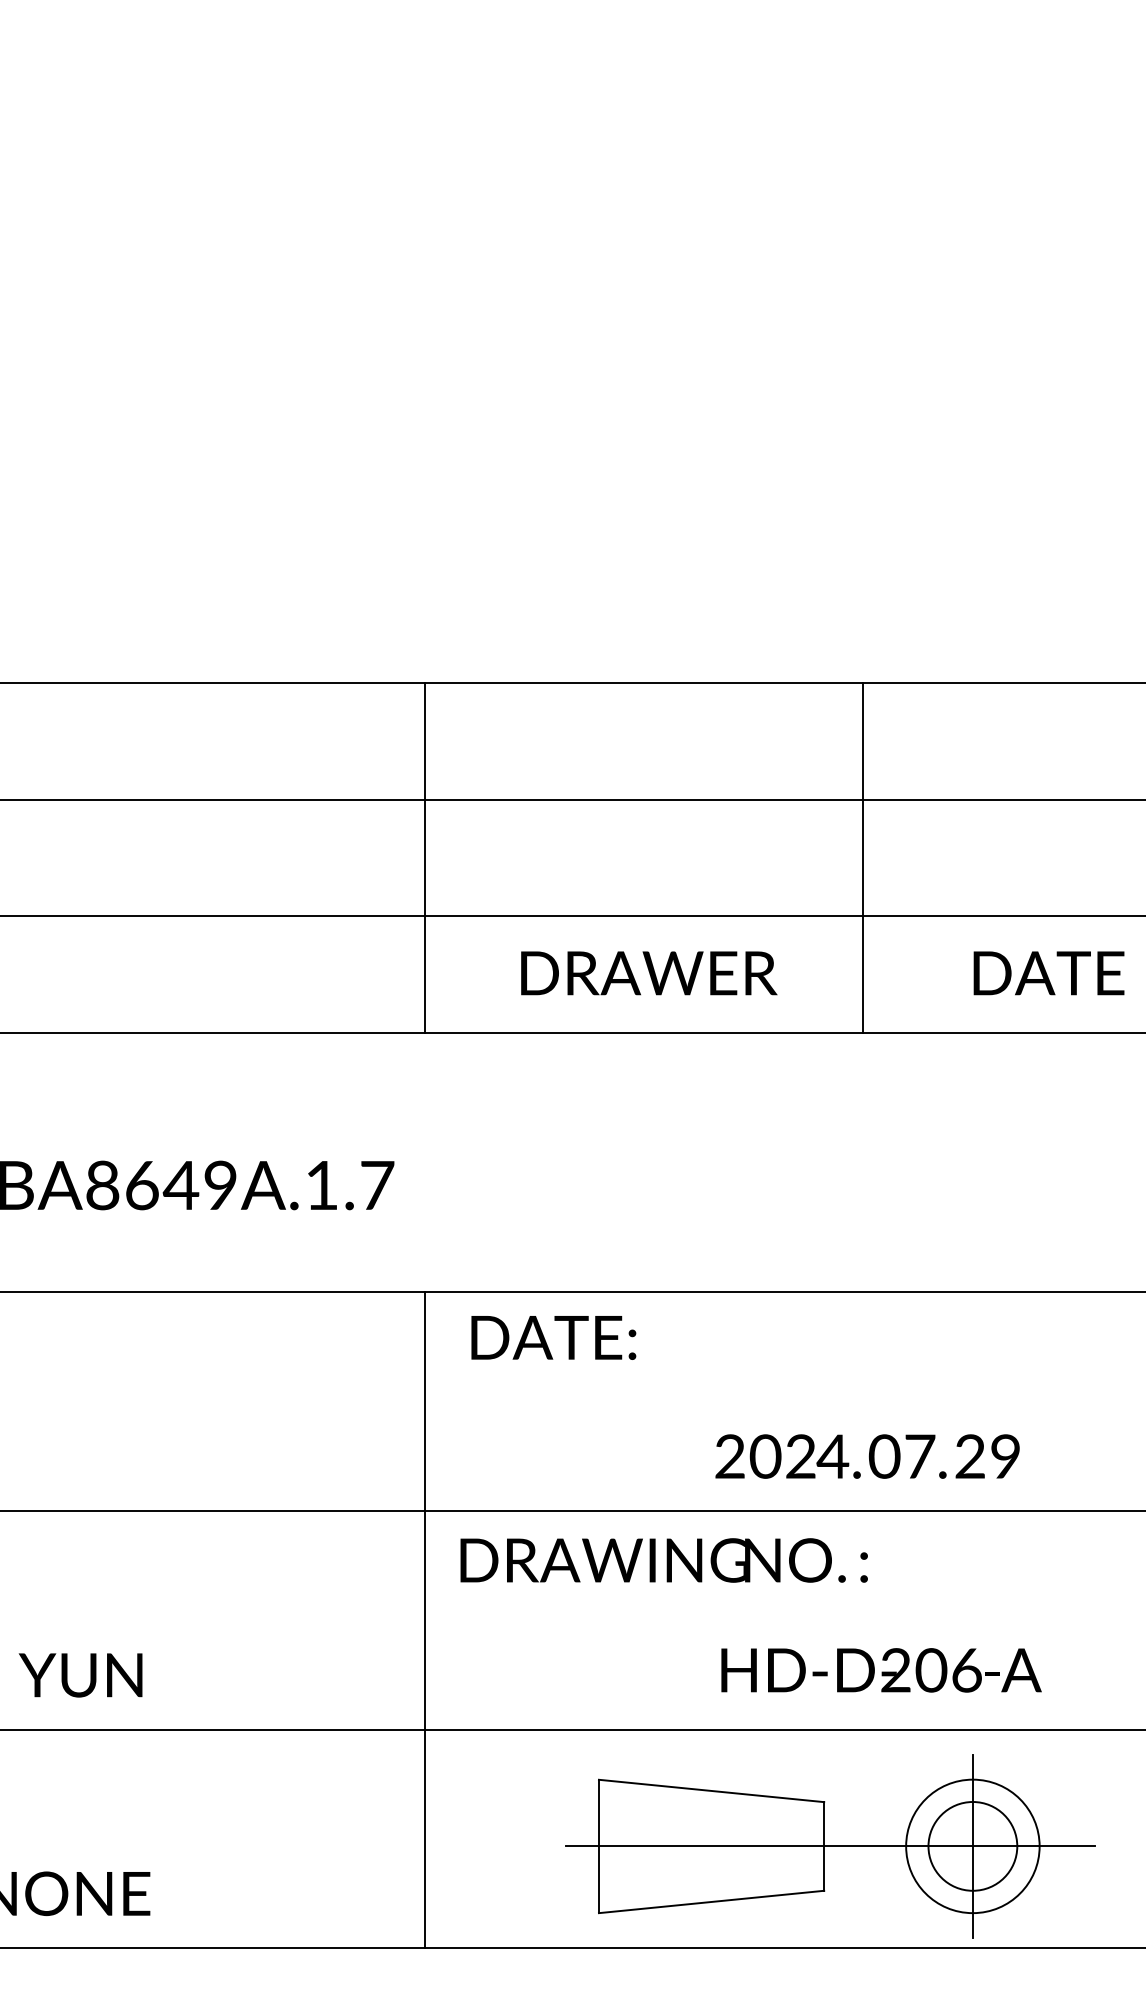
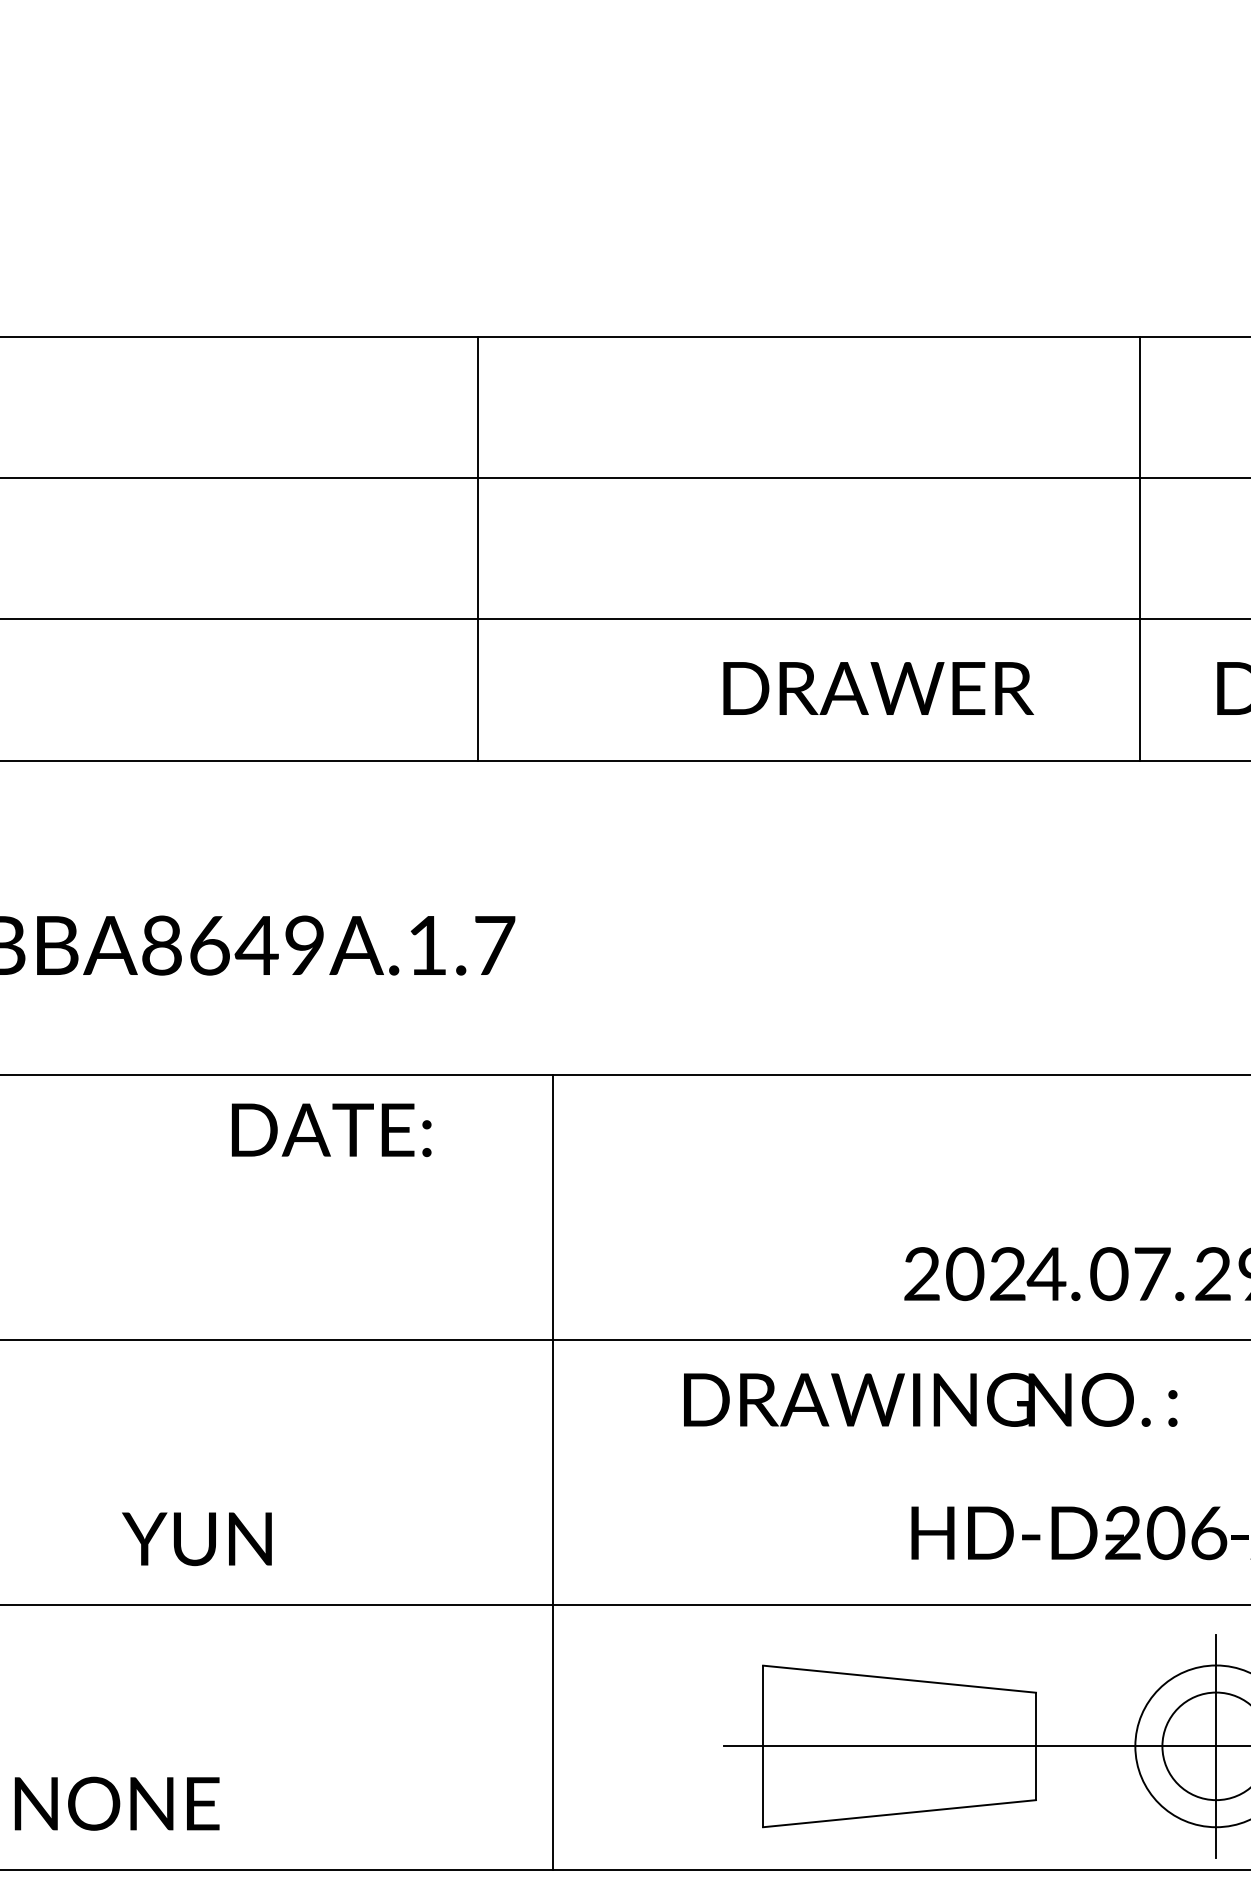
line: (425, 857) -> (477, 548), moved
line: (862, 857) -> (1139, 548), moved
text: (649, 973) -> (878, 688), moved
text: (553, 1337) -> (331, 1129), moved
text: (663, 1560) -> (929, 1399), moved
text: (80, 1675) -> (196, 1539), moved

